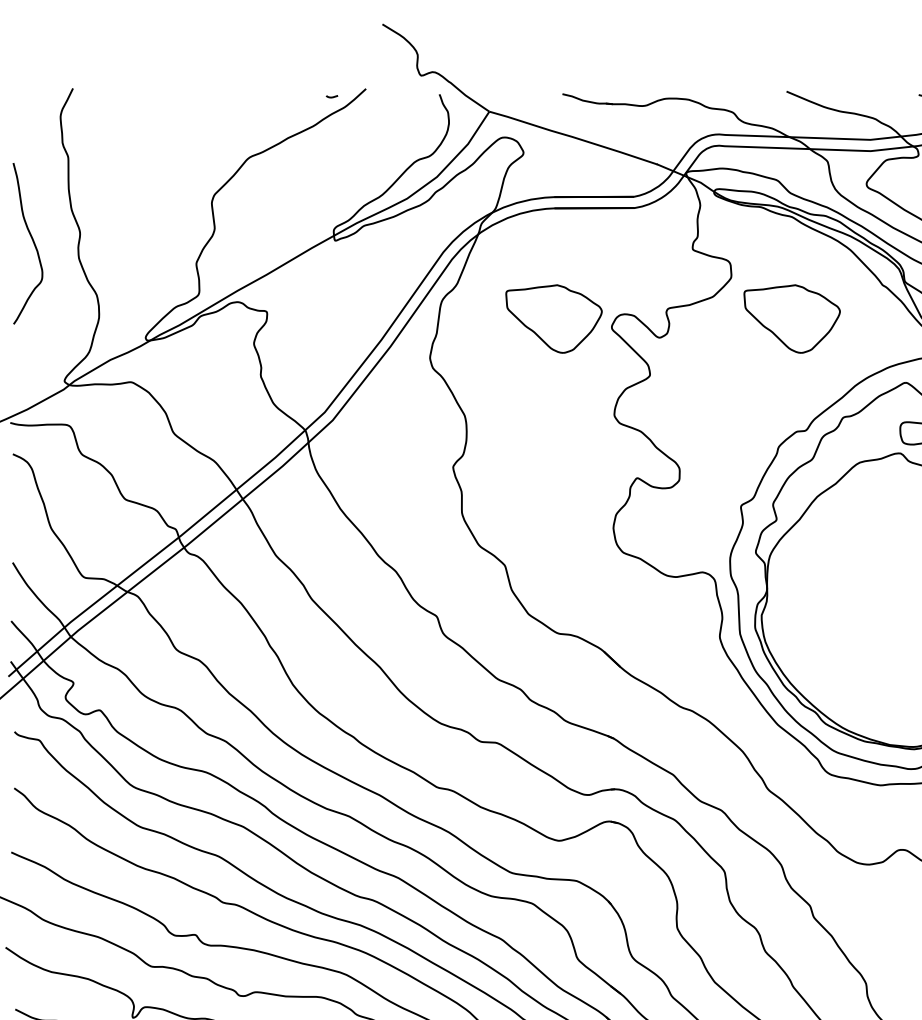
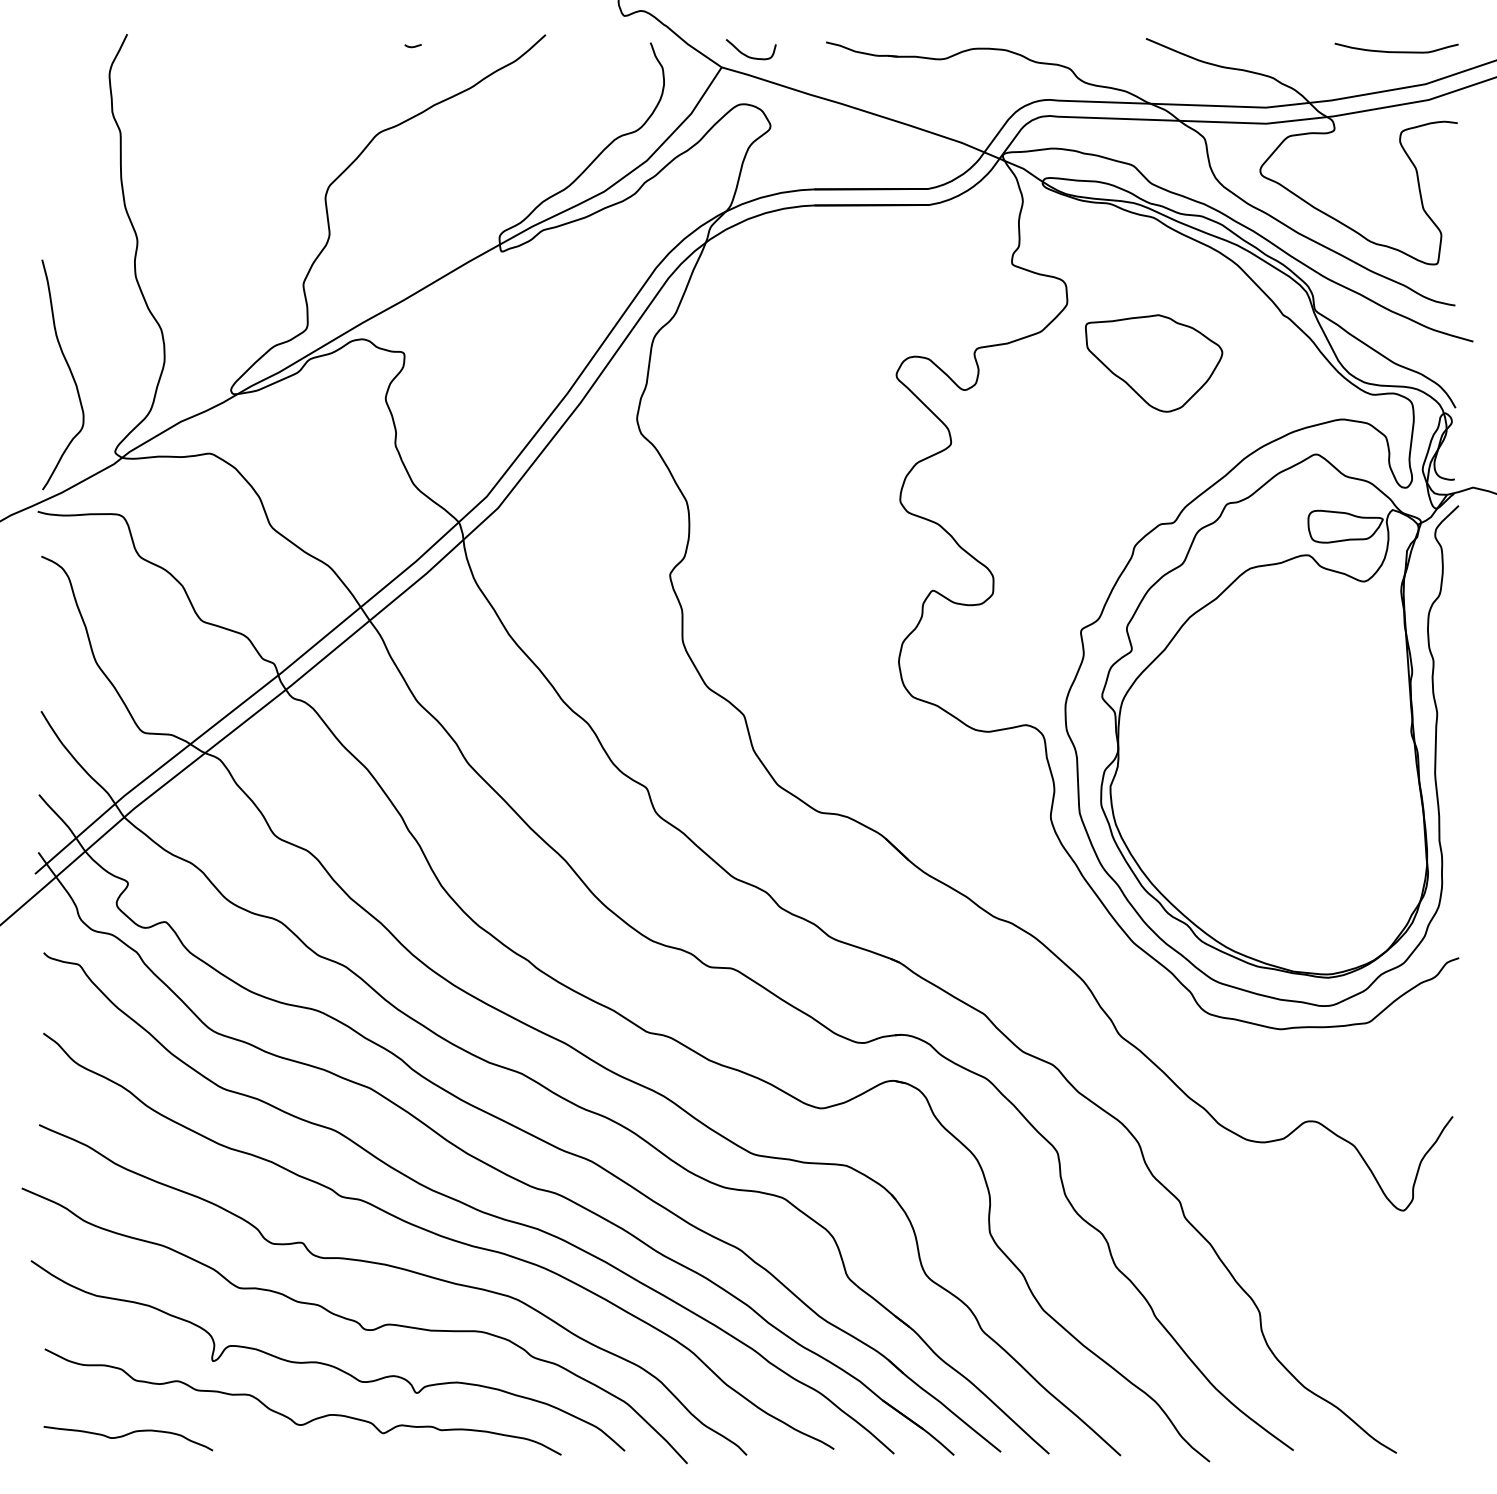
curve: (331, 97) -> (412, 46), moved
curve: (506, 102) -> (746, 54), added
curve: (32, 241) -> (69, 371), moved
part: (554, 319) -> (814, 363), removed

